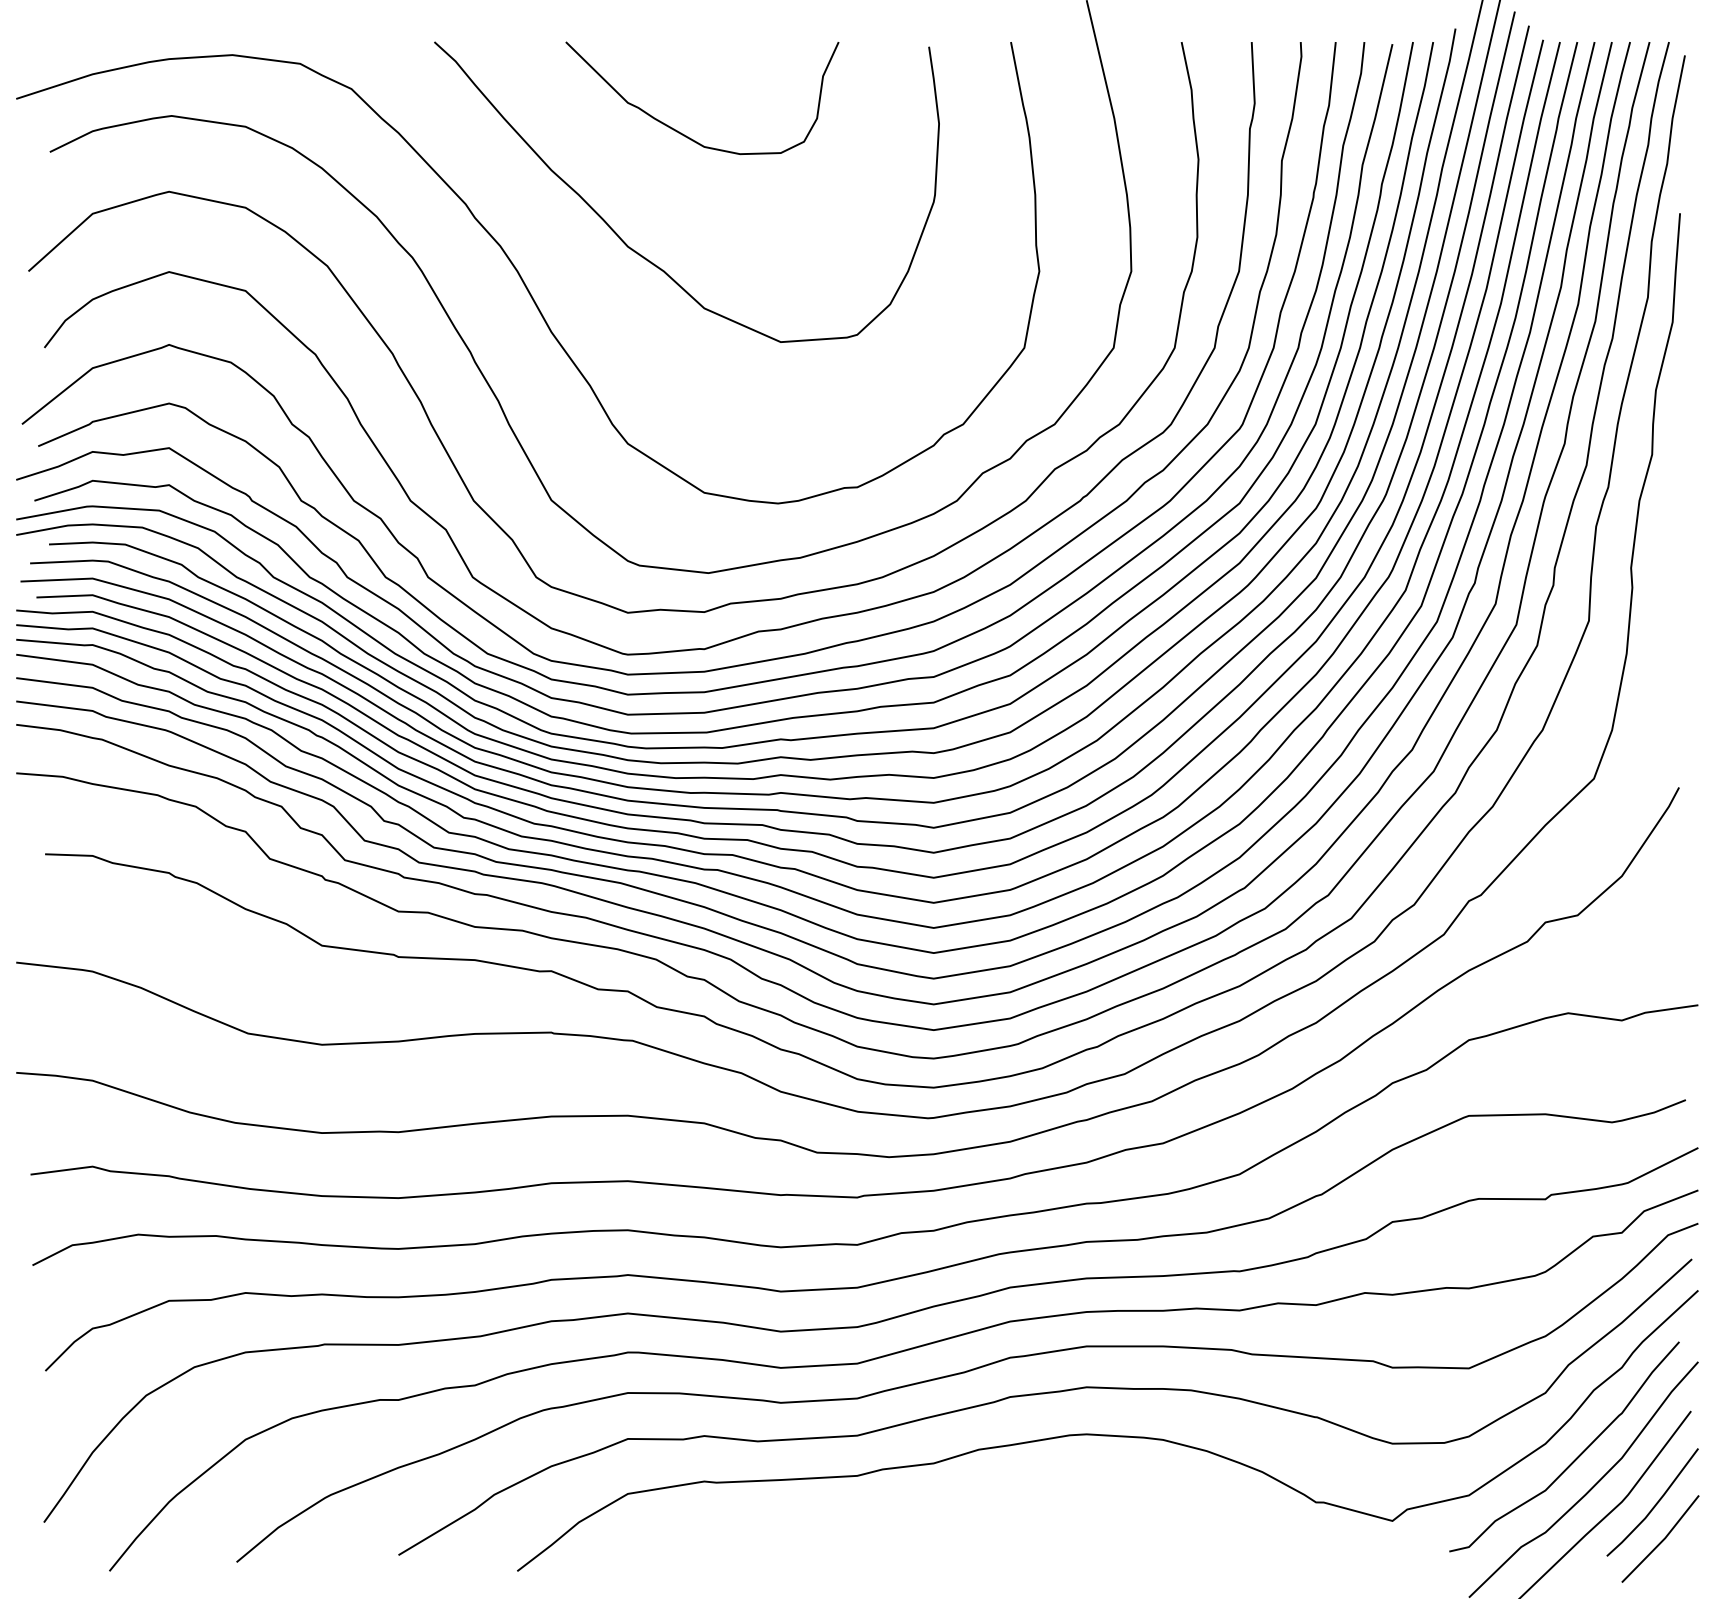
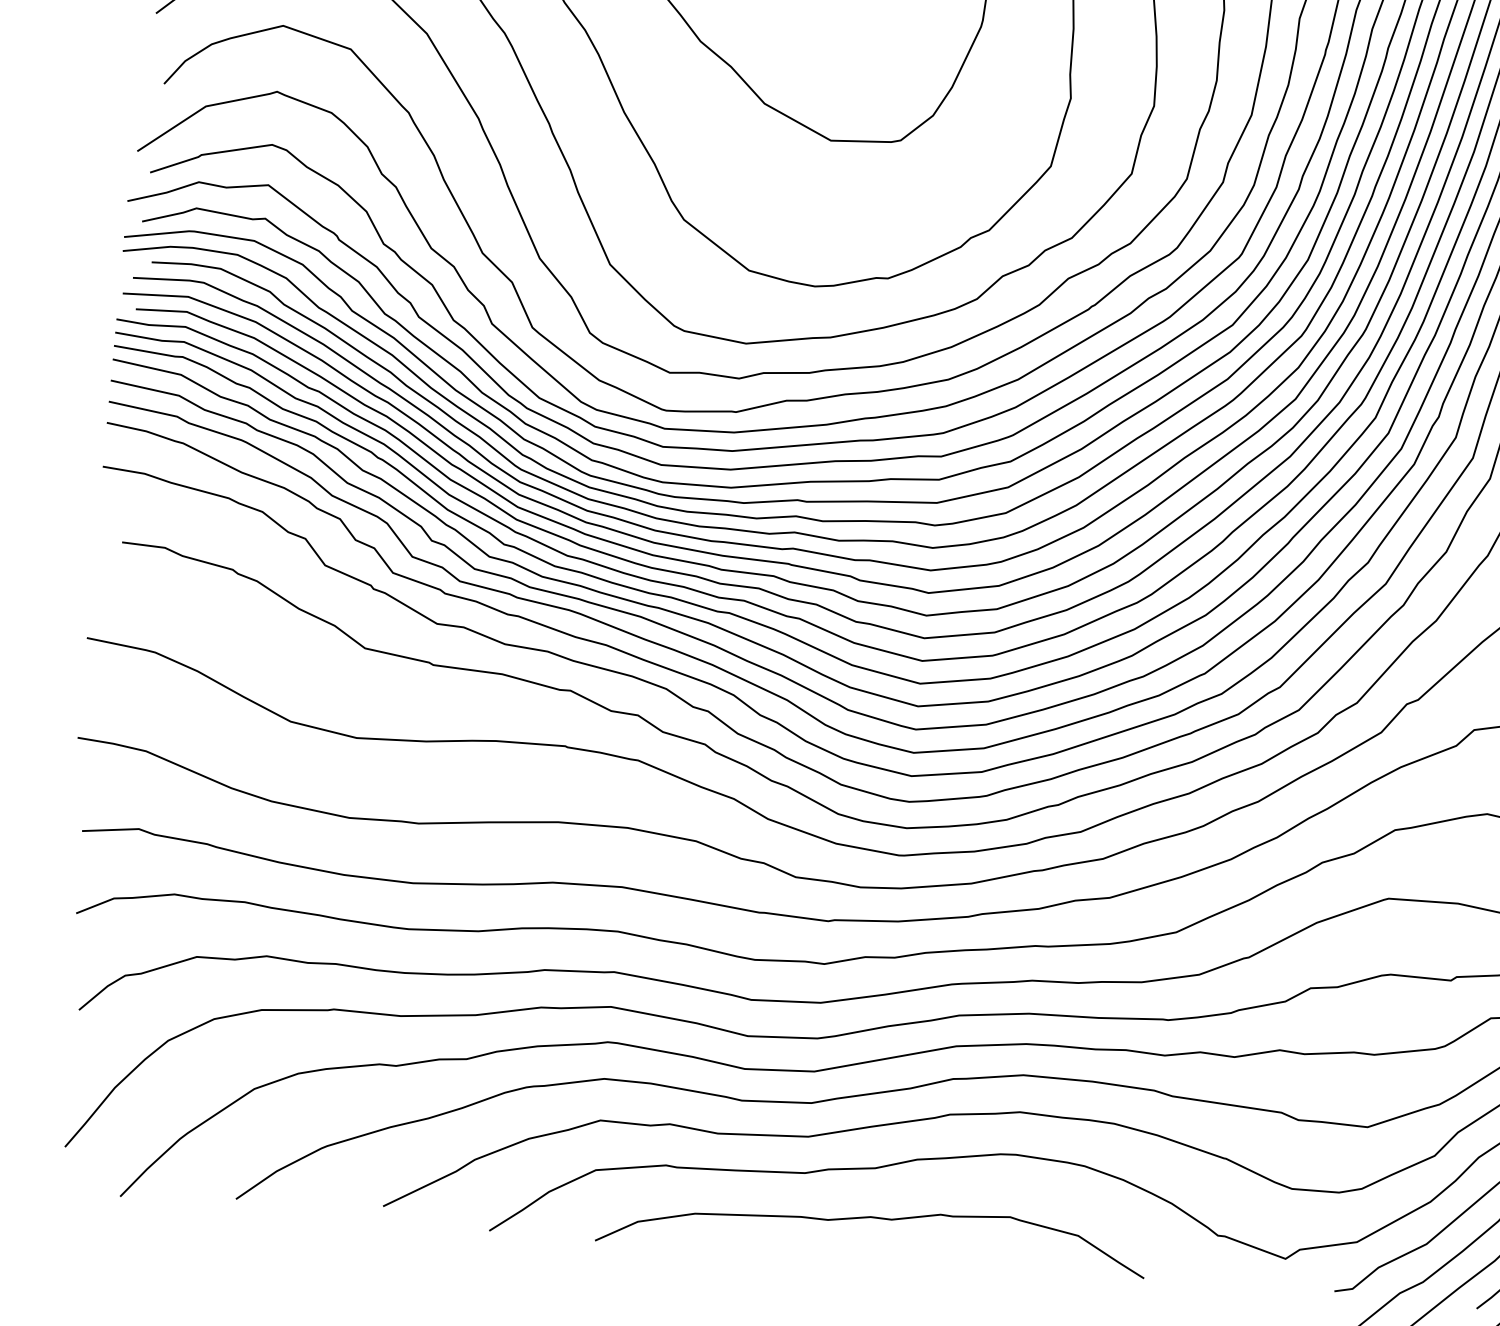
curve: (936, 1518) -> (873, 1218), added

